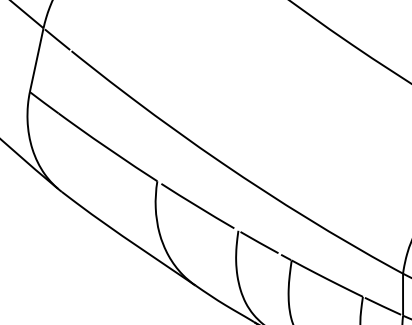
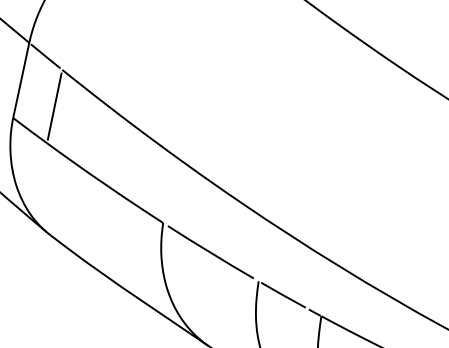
line: (64, 82) -> (53, 106), added

